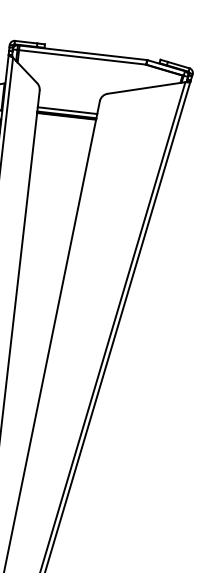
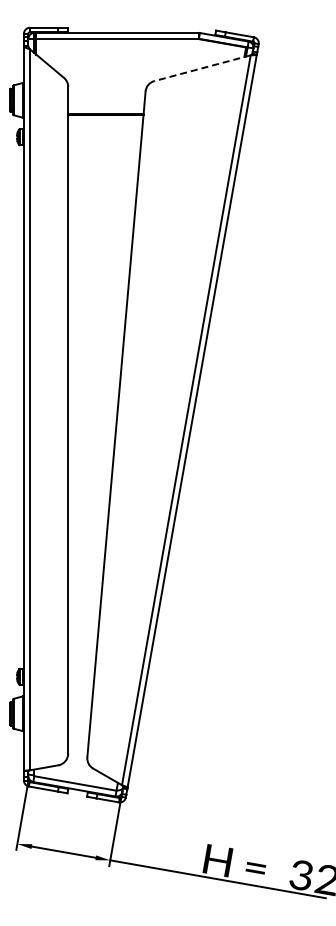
line: (146, 88) -> (202, 68), solid -> dashed
line: (67, 110) -> (106, 108), removed

